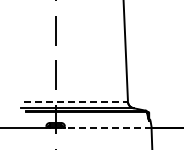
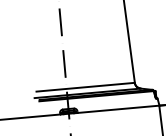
line: (76, 101) -> (86, 87), dashed -> solid
line: (107, 127) -> (117, 108), dashed -> solid

